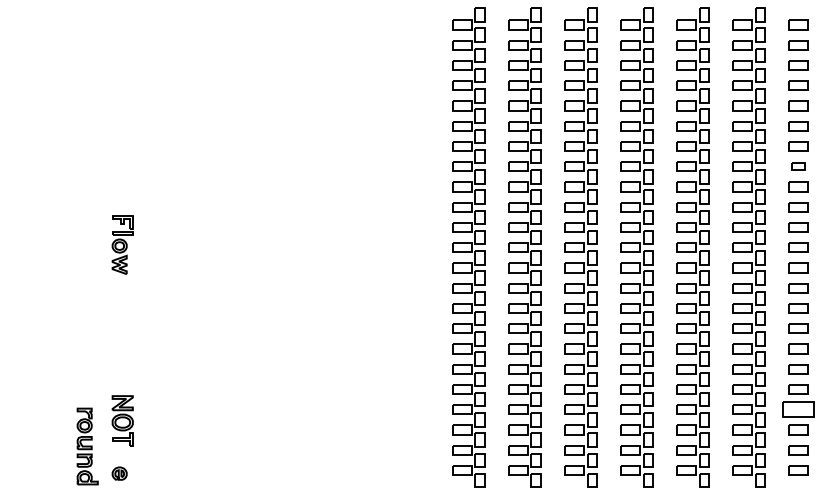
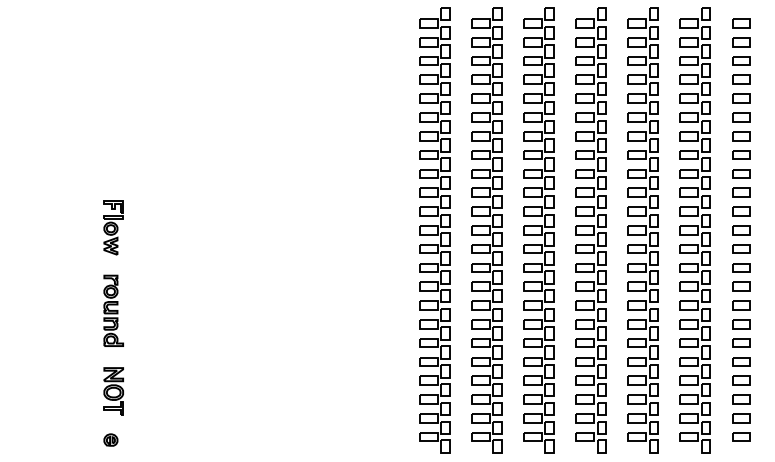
part: (798, 166) -> (741, 154), size x1.43
part: (798, 409) -> (741, 380), size x0.62
part: (87, 446) -> (113, 310), moved

